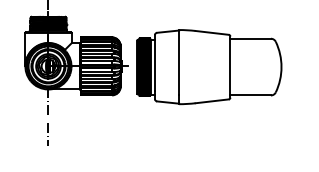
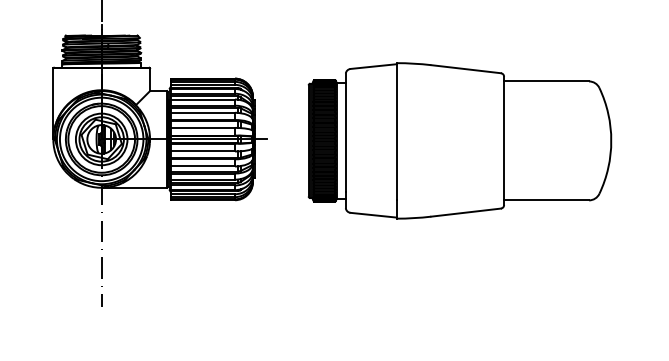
part: (209, 67) -> (460, 141), moved

